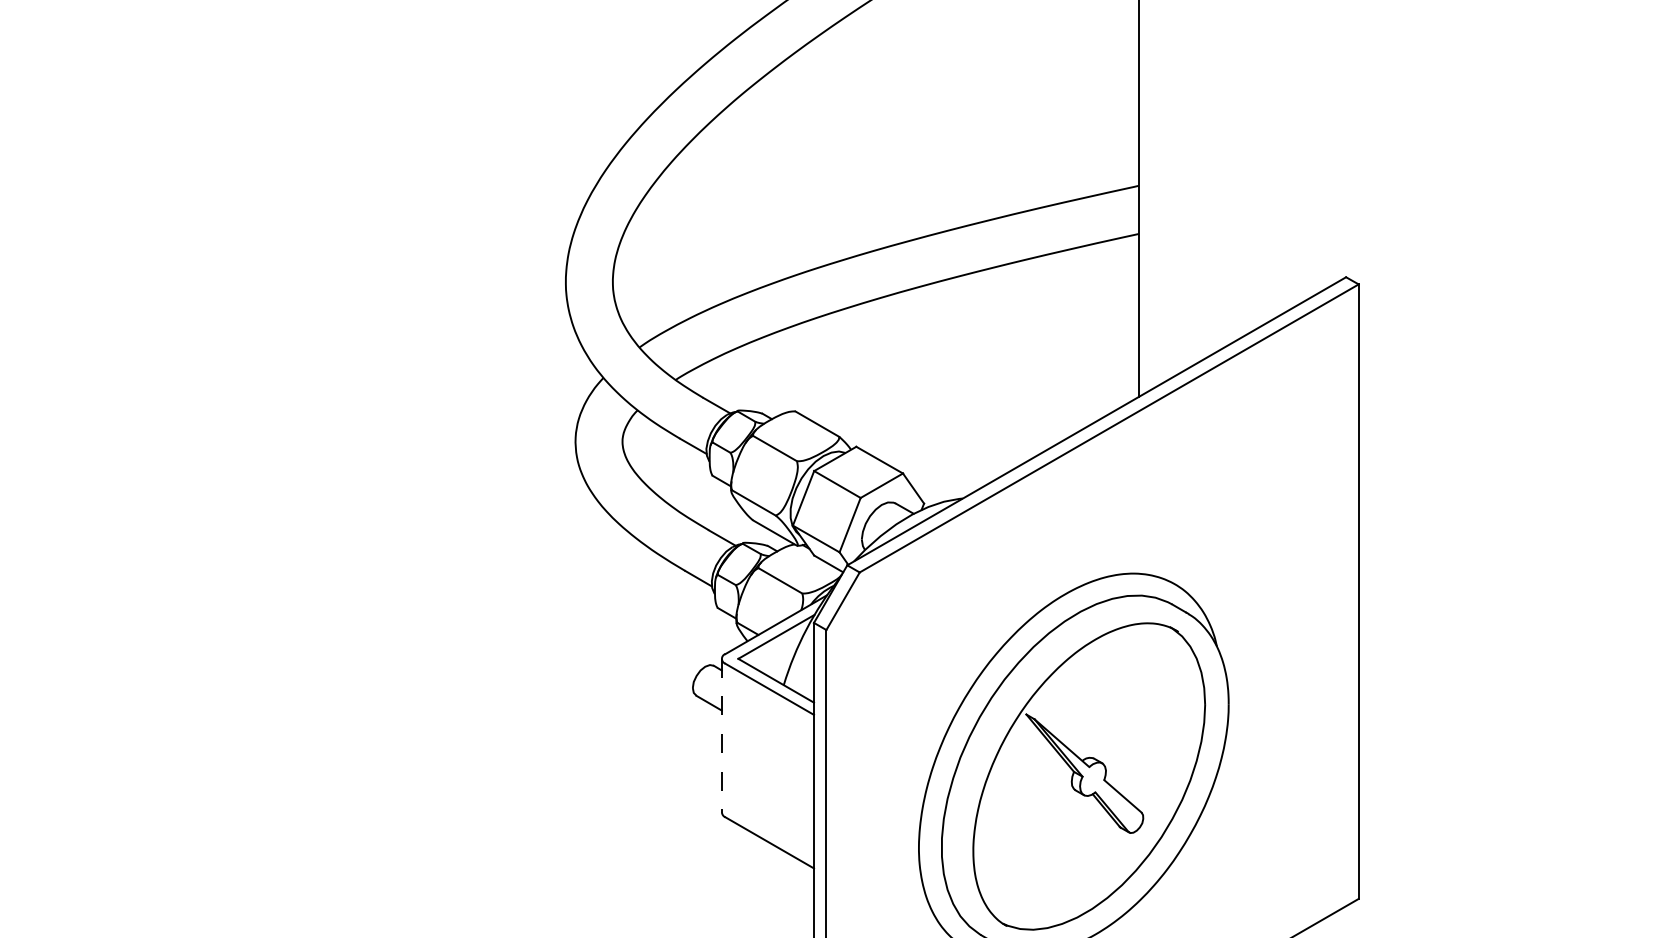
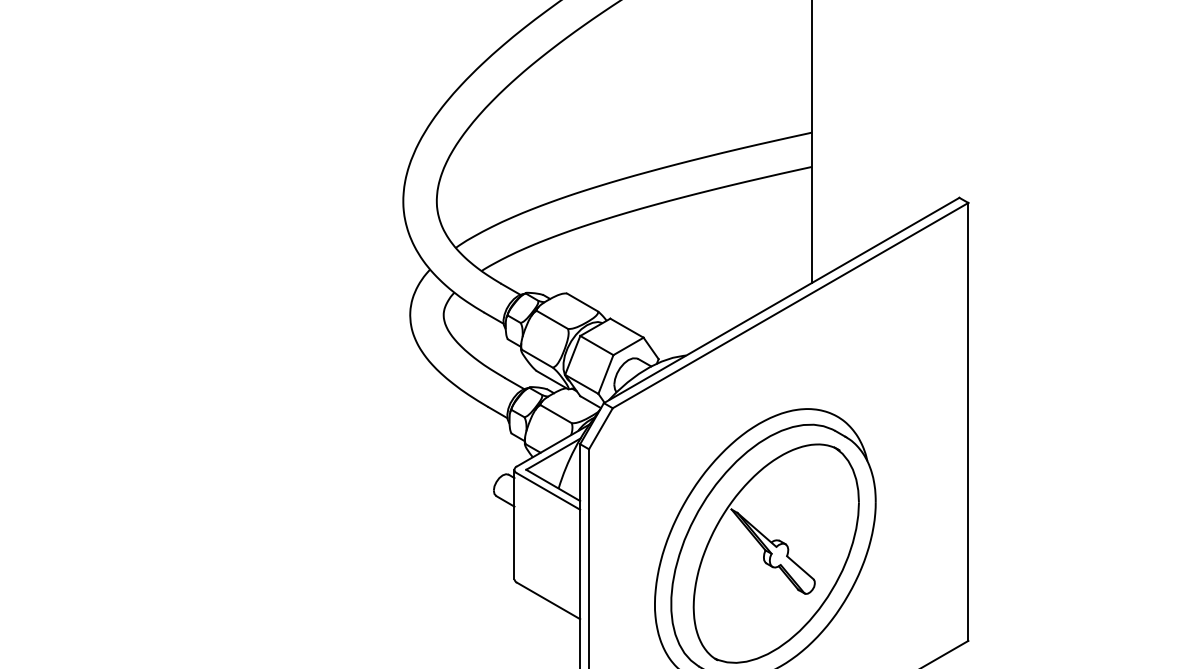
line: (721, 735) -> (514, 524), dashed -> solid

